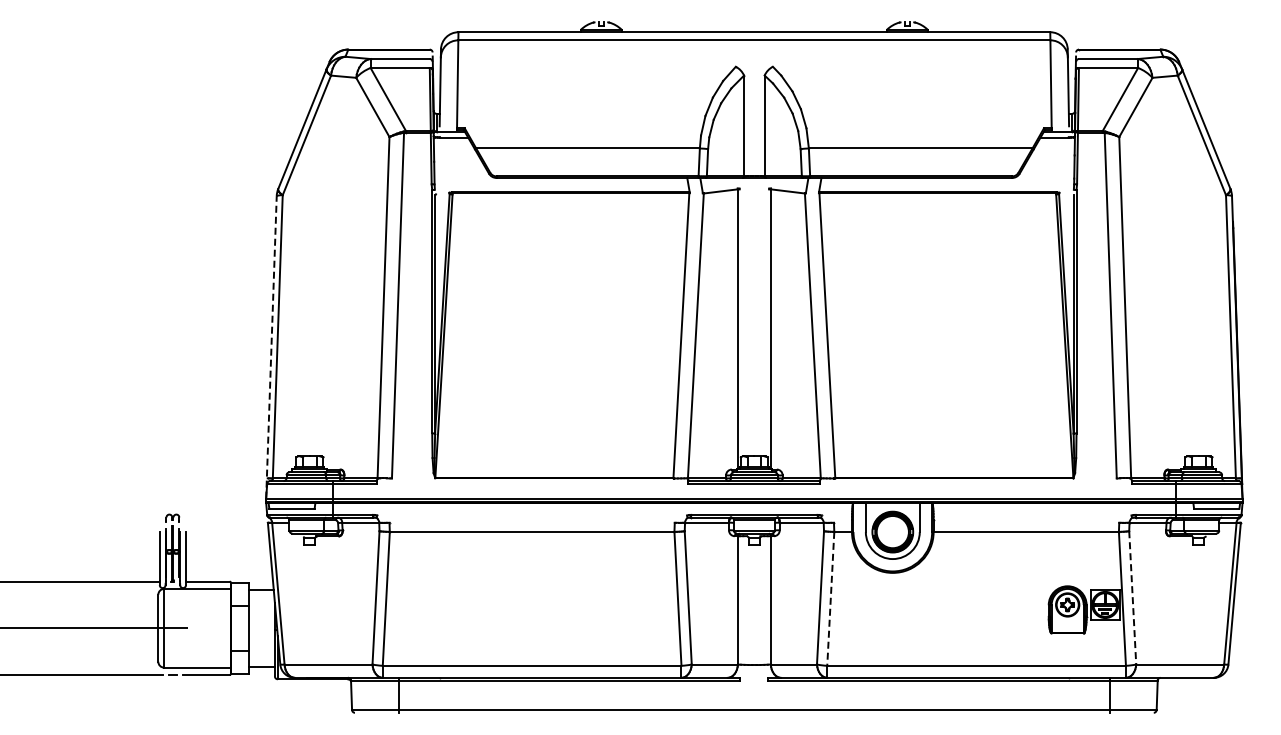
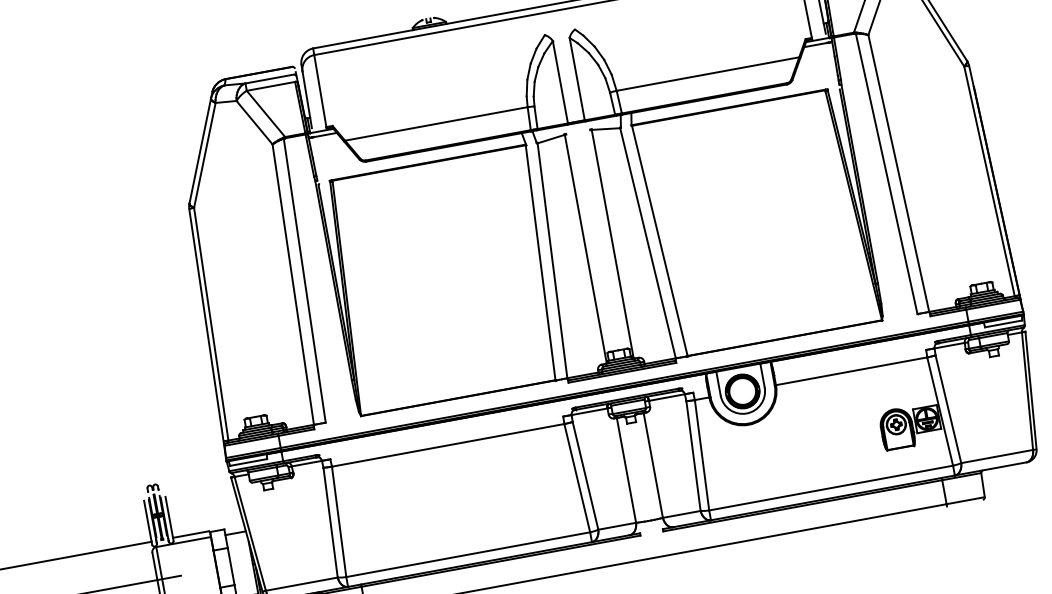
line: (271, 346) -> (207, 333), dashed -> solid
line: (1132, 597) -> (948, 408), dashed -> solid
line: (830, 599) -> (701, 455), dashed -> solid

